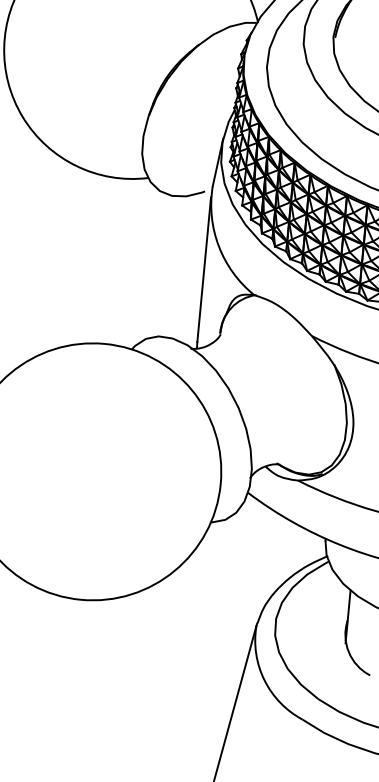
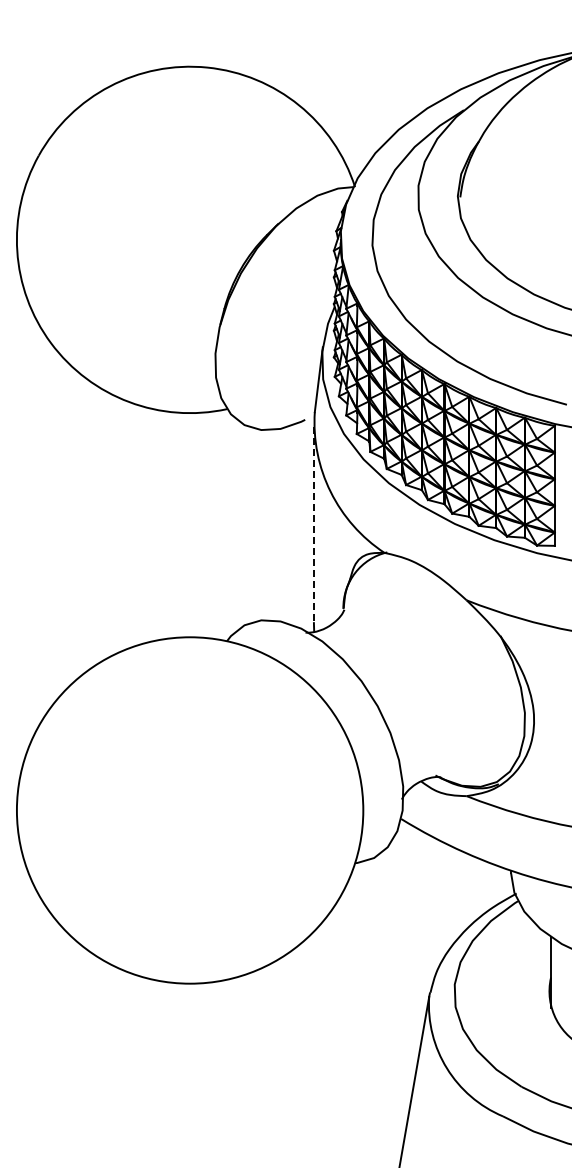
line: (203, 270) -> (313, 525), solid -> dashed

